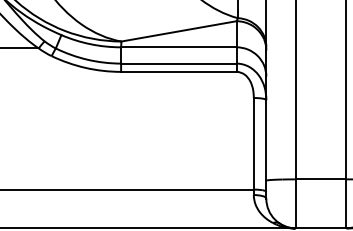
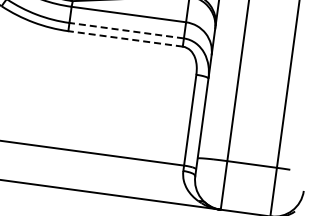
line: (178, 63) -> (126, 30), solid -> dashed
line: (178, 71) -> (125, 38), solid -> dashed

